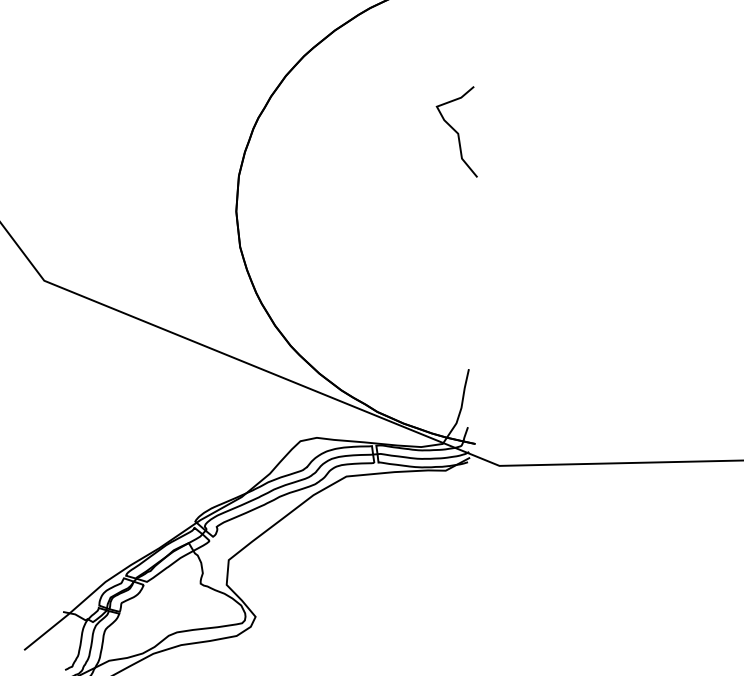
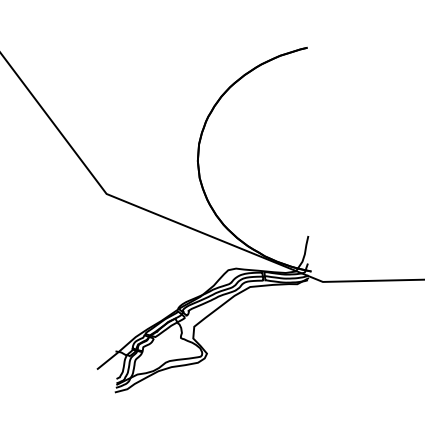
curve: (456, 132) -> (302, 123), removed

